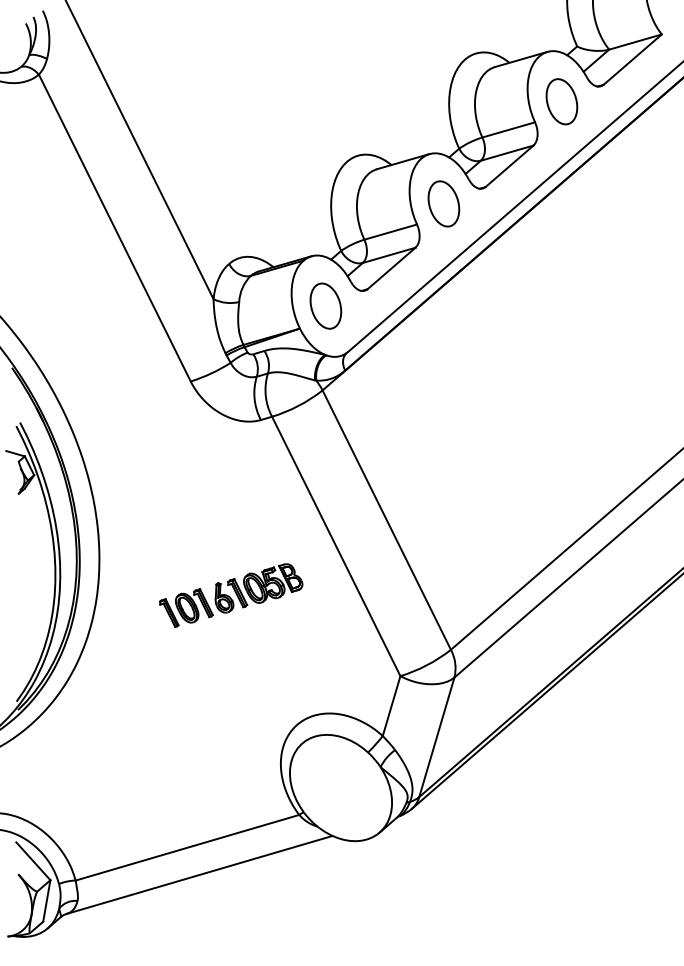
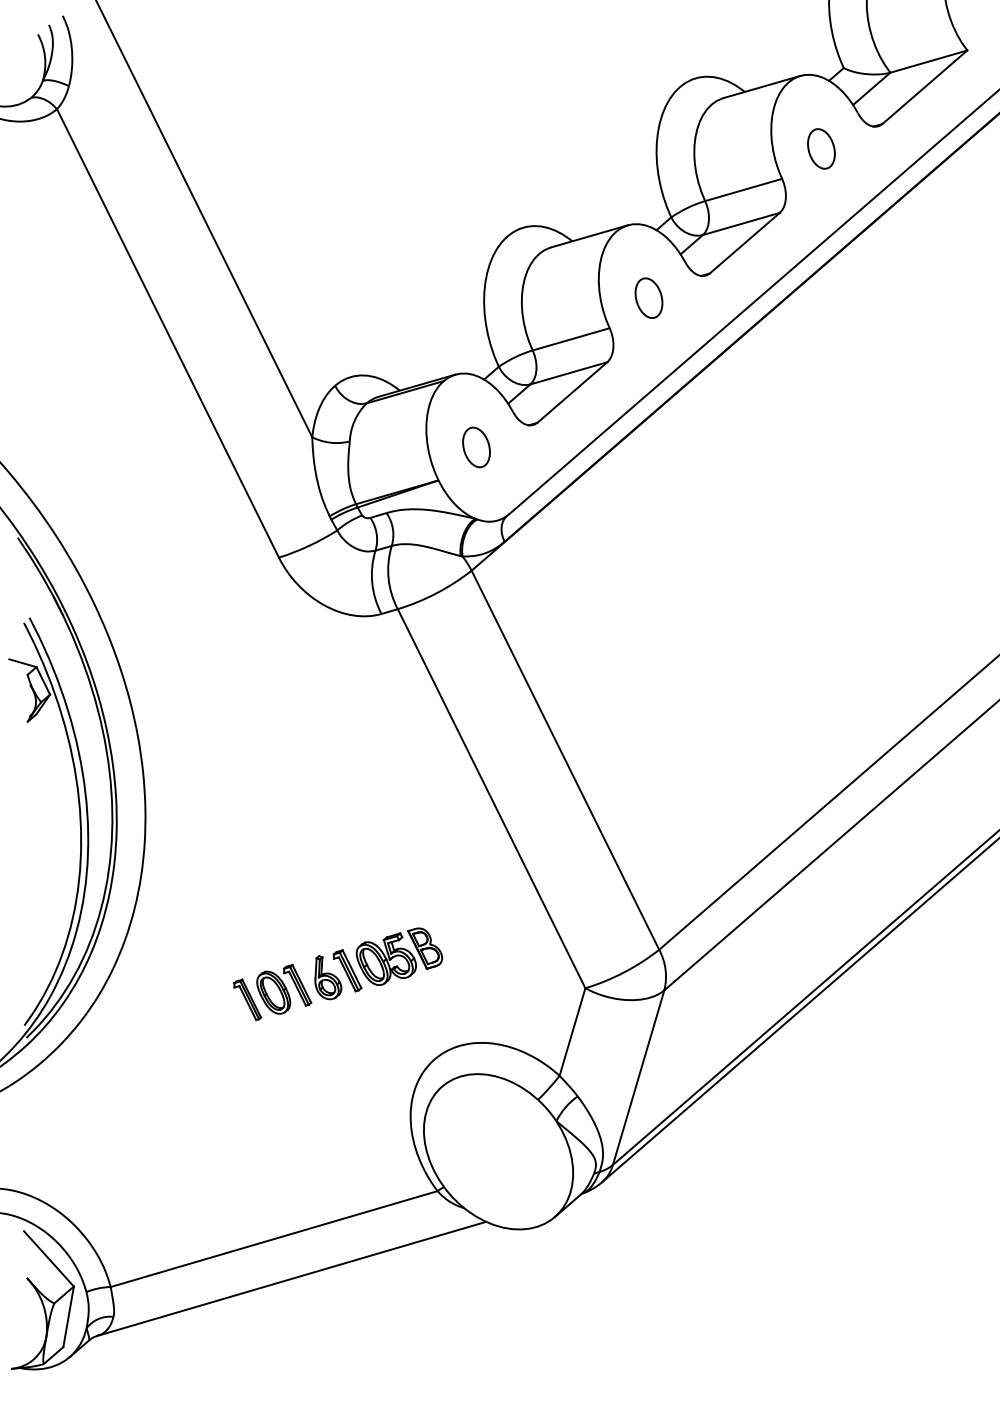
part: (561, 101) -> (820, 148), size x0.6
part: (443, 203) -> (648, 297), size x0.6
part: (325, 305) -> (475, 446), size x0.6
part: (231, 595) -> (338, 974), moved

